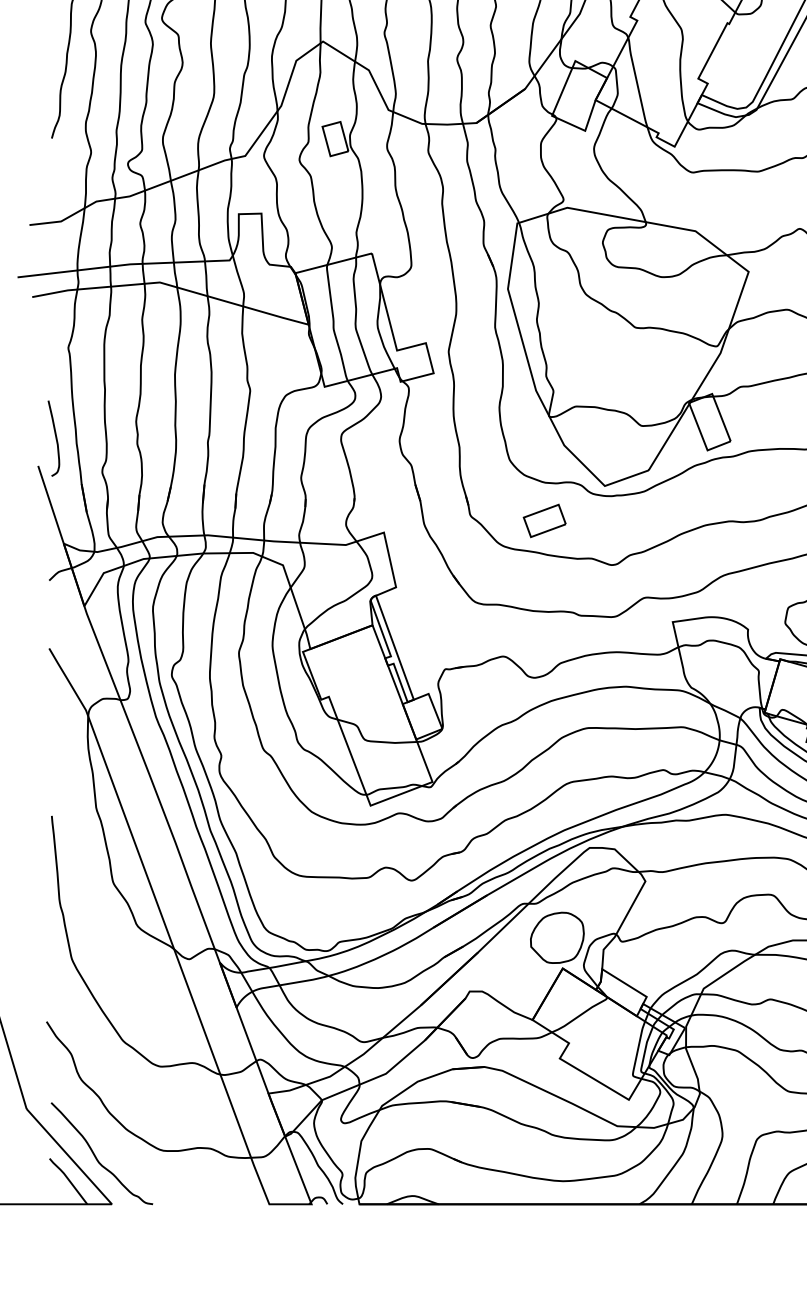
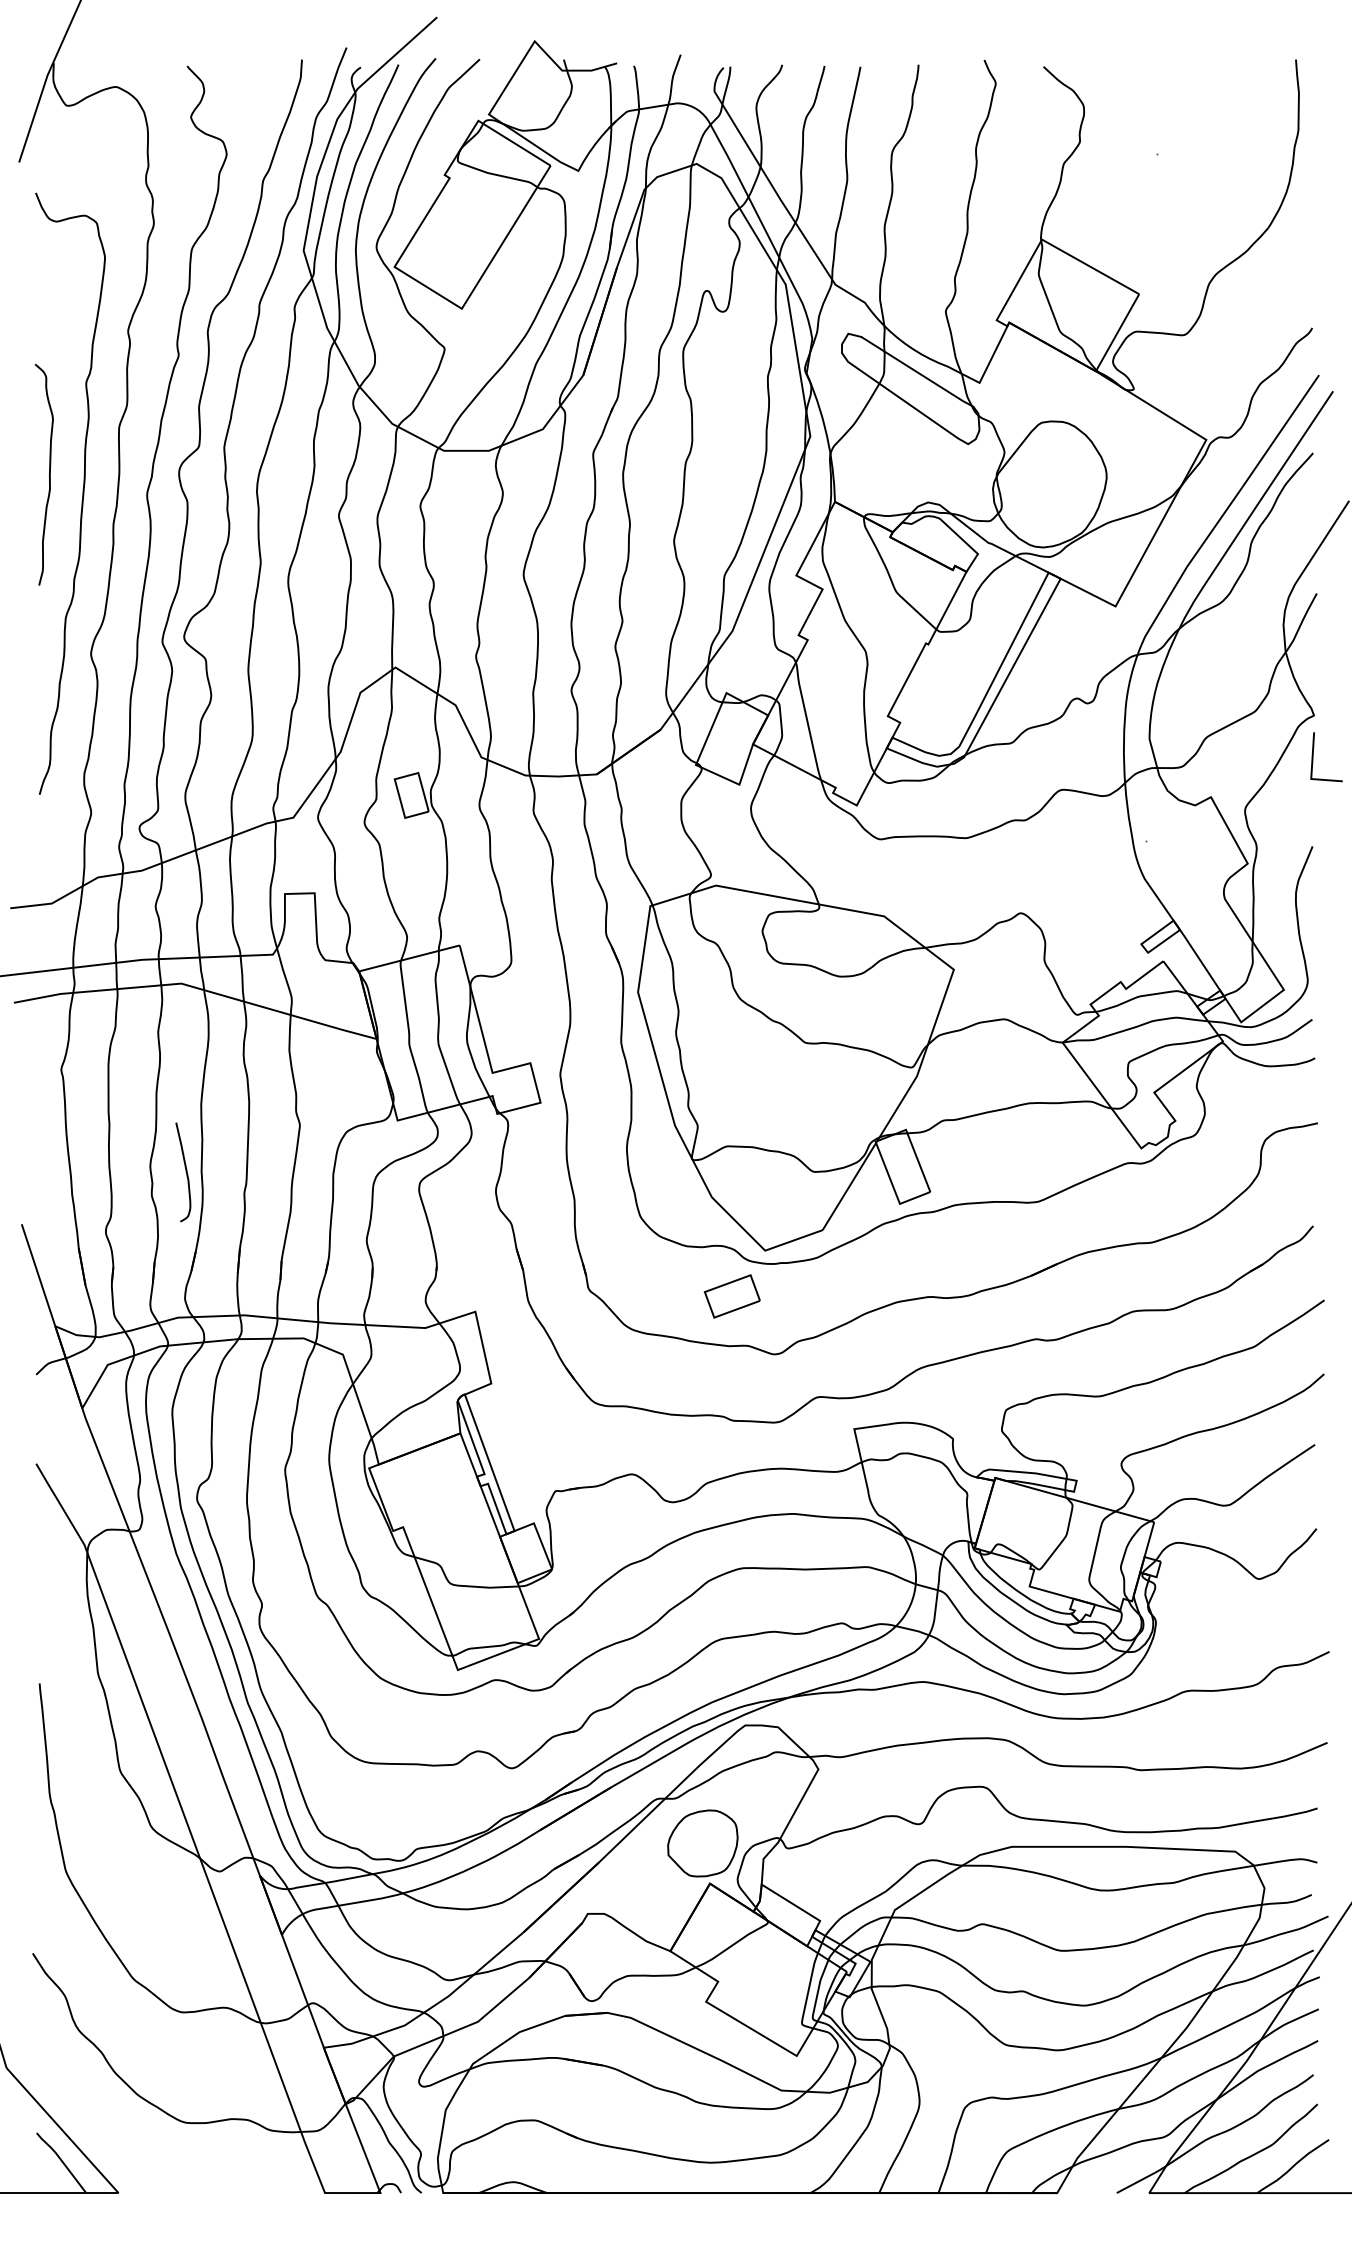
curve: (55, 438) -> (185, 1172), moved
part: (544, 520) -> (731, 1296), moved
curve: (95, 1155) -> (97, 2129), removed

